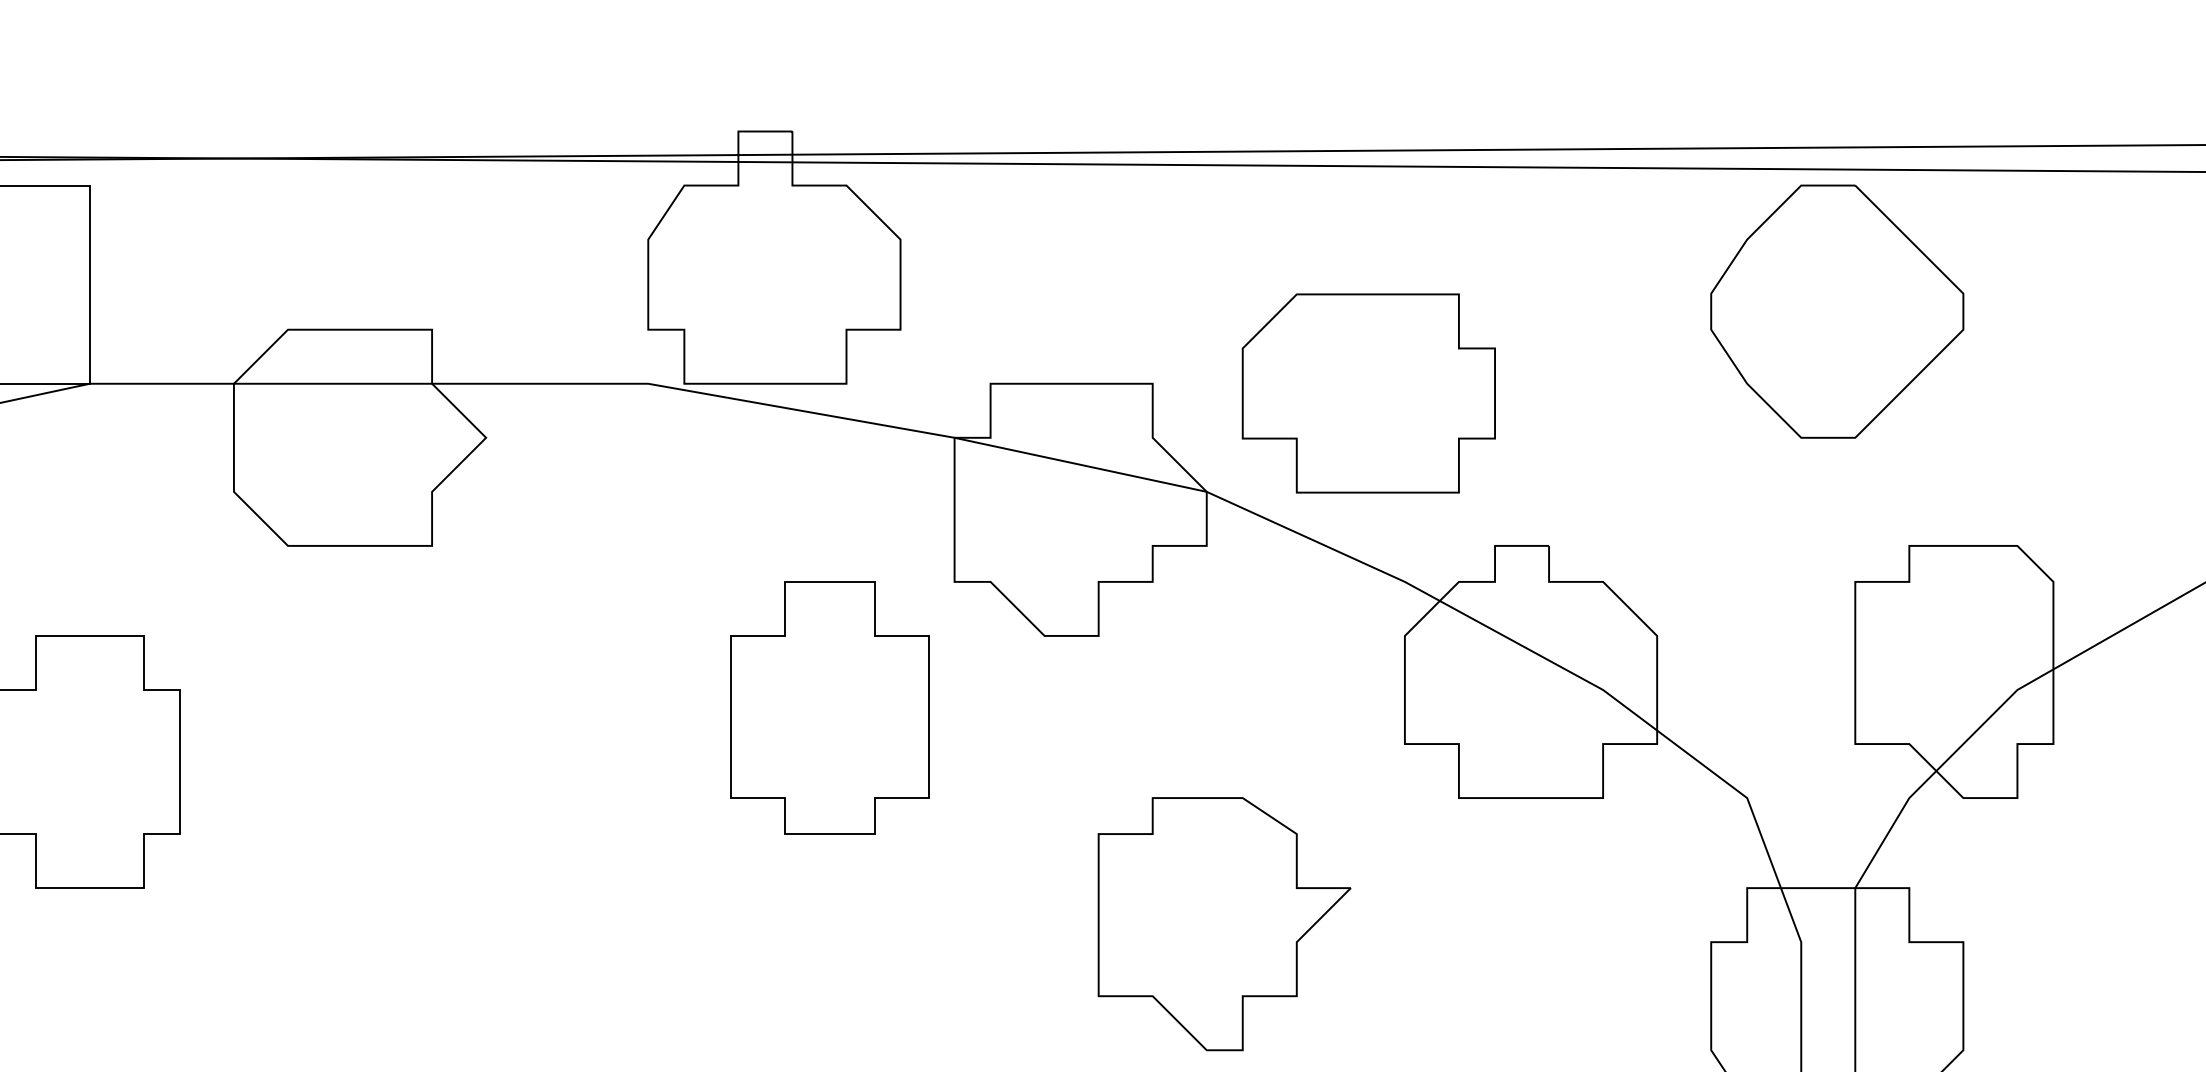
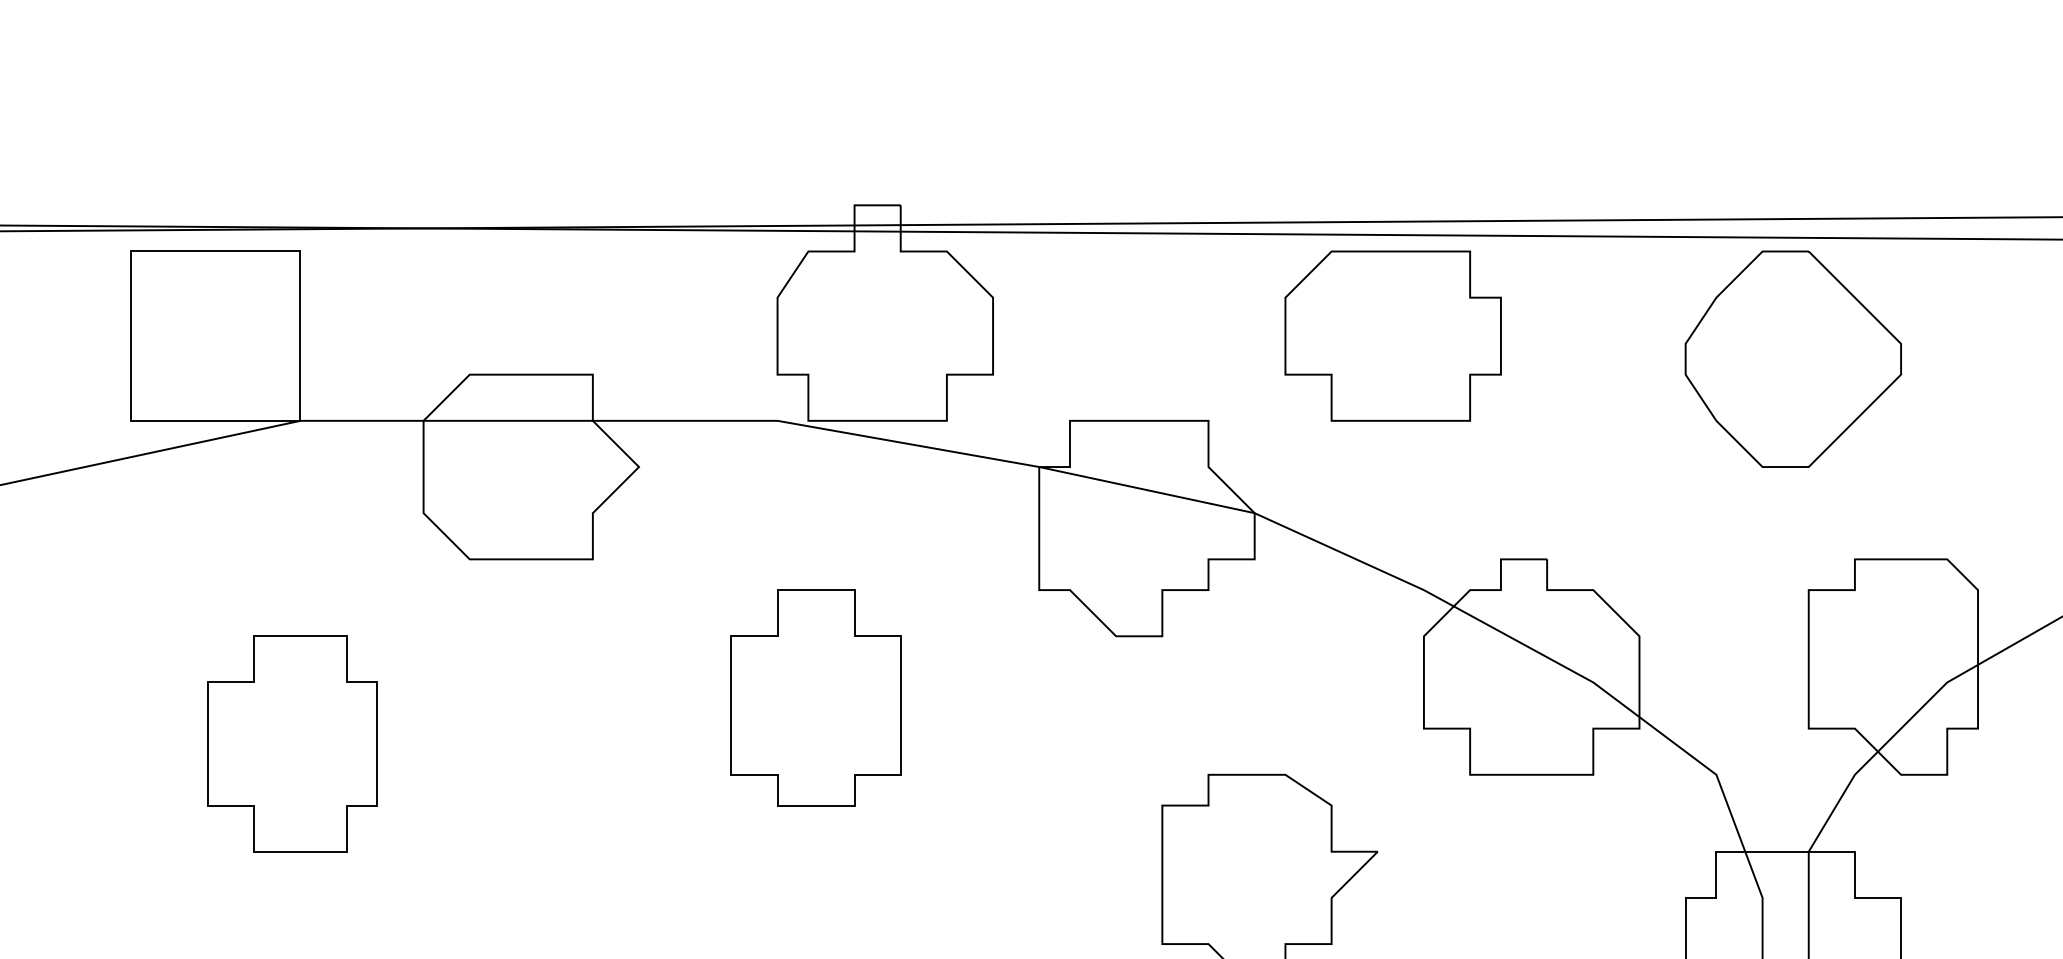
part: (1368, 392) -> (1392, 335), moved
part: (829, 707) -> (815, 697), moved

